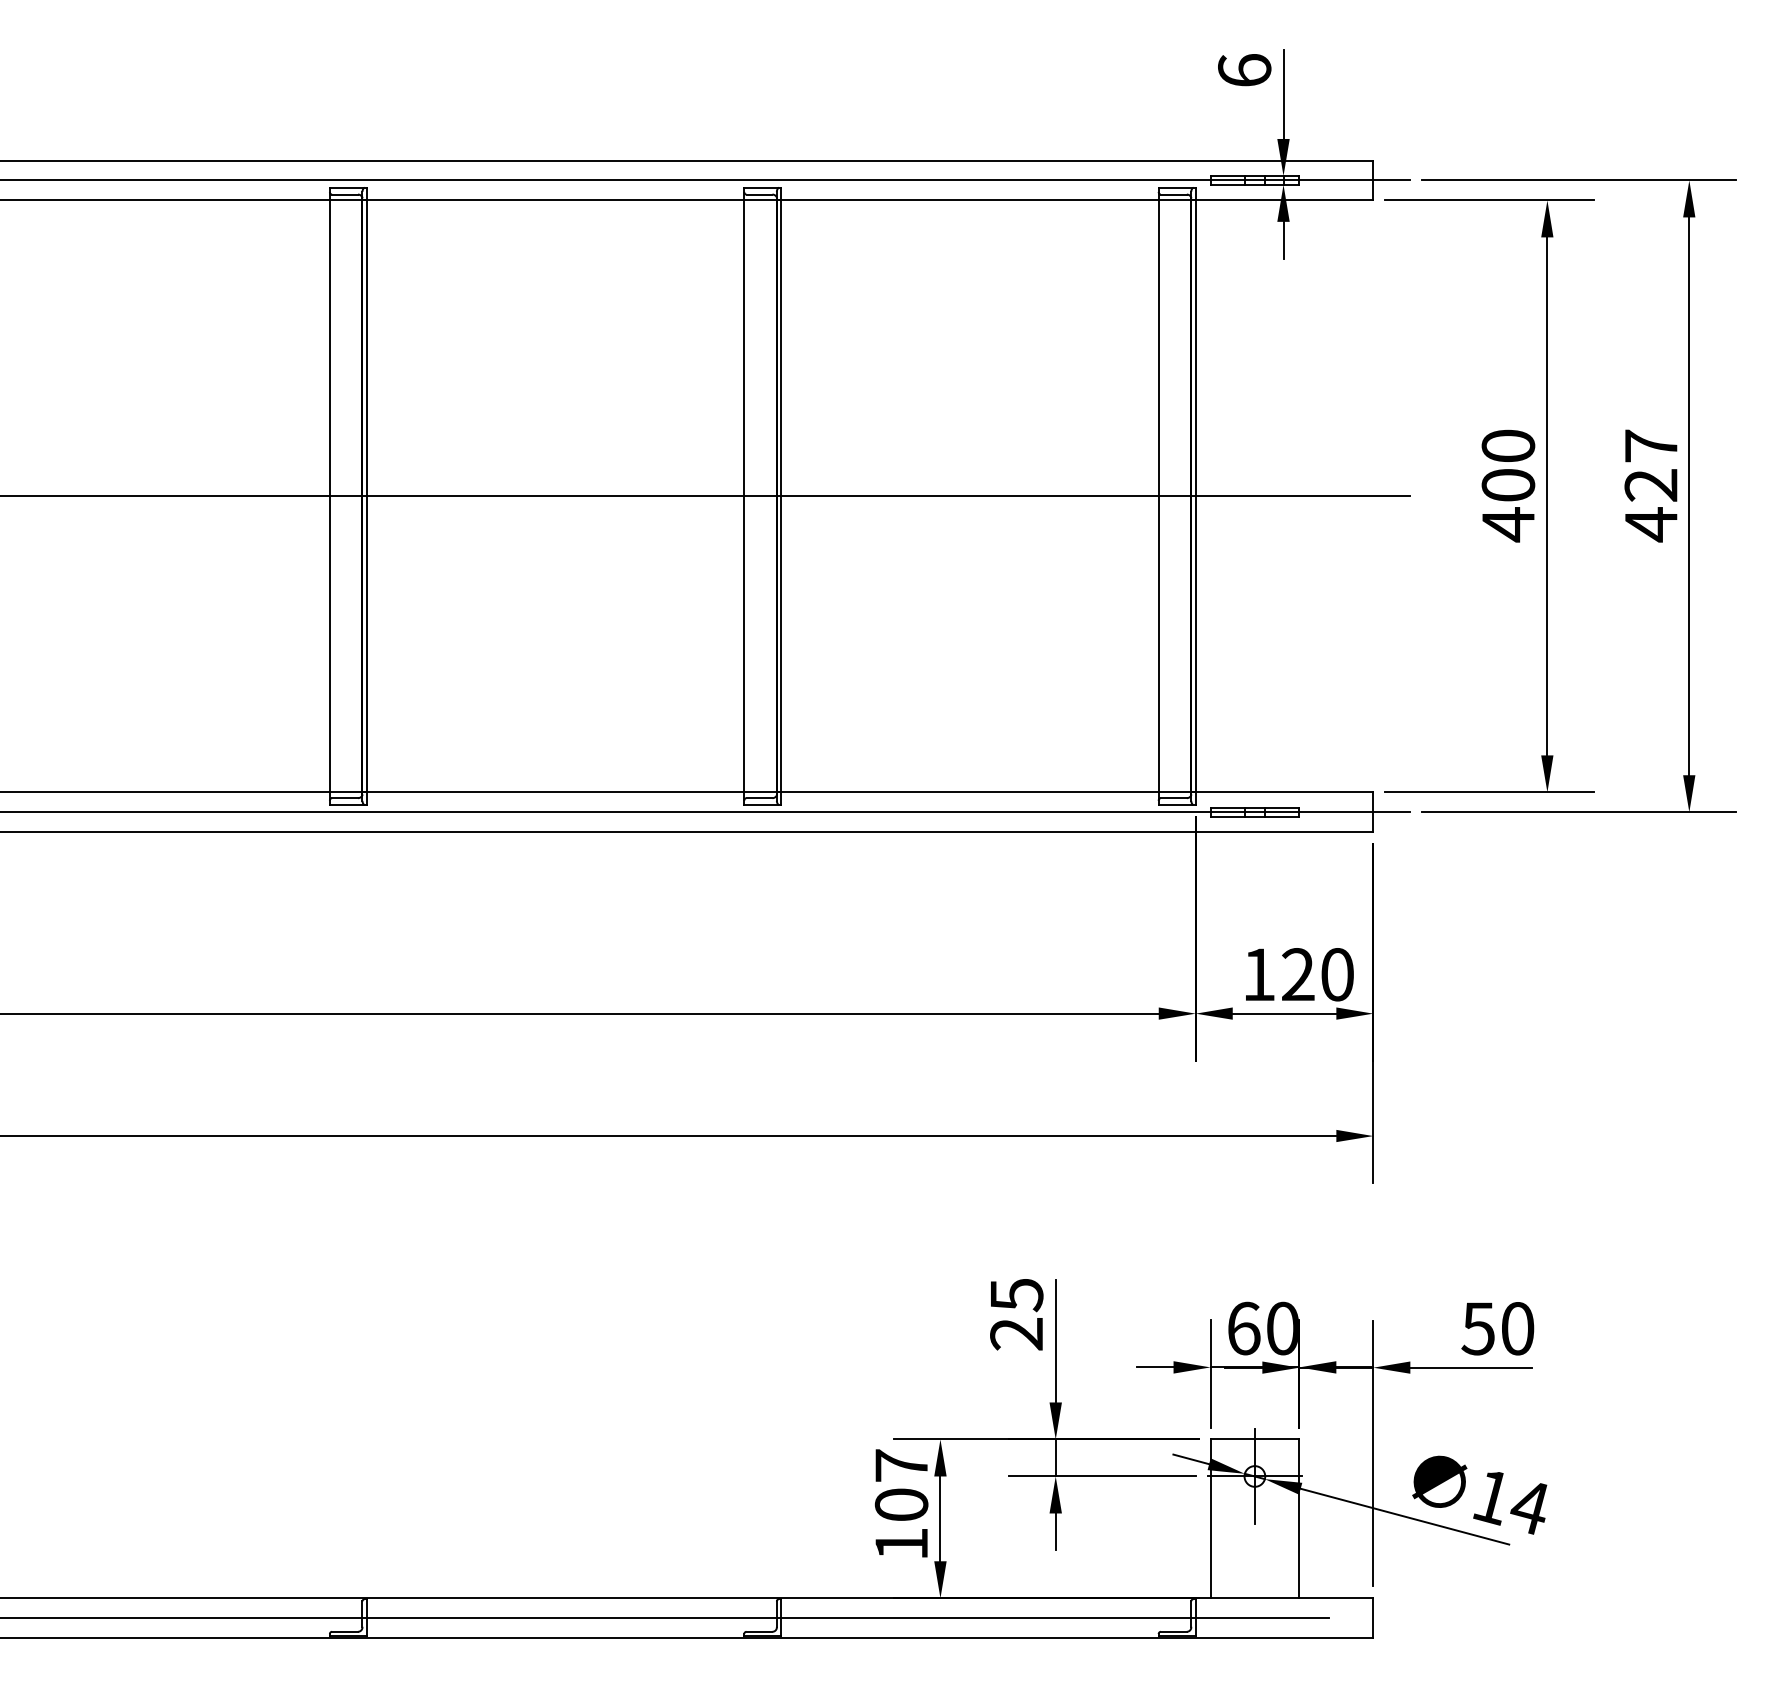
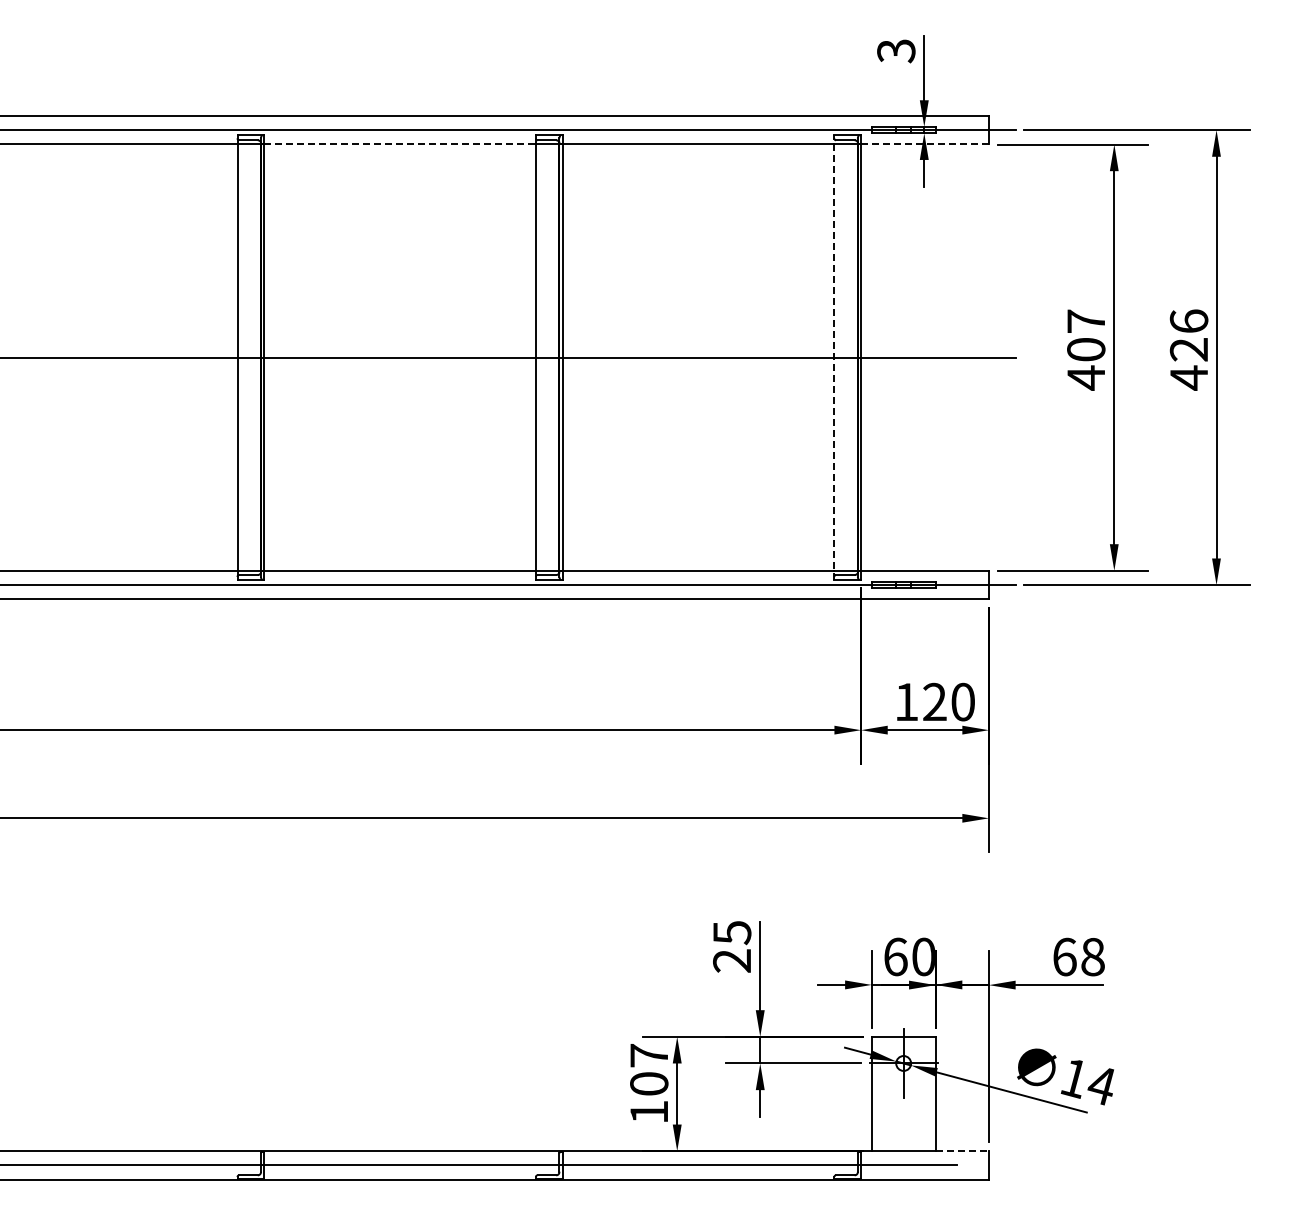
text: (1244, 71) -> (896, 51), 6 -> 3
line: (556, 200) -> (400, 144), solid -> dashed
line: (1283, 200) -> (924, 144), solid -> dashed
text: (1508, 444) -> (1086, 320), 400 -> 407
text: (1650, 444) -> (1188, 320), 427 -> 426
line: (1158, 496) -> (834, 357), solid -> dashed
text: (1497, 1327) -> (1078, 956), 50 -> 68
line: (1336, 1597) -> (962, 1150), solid -> dashed

